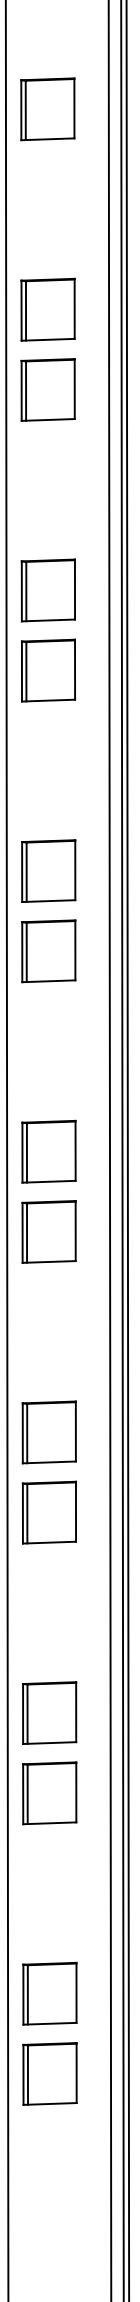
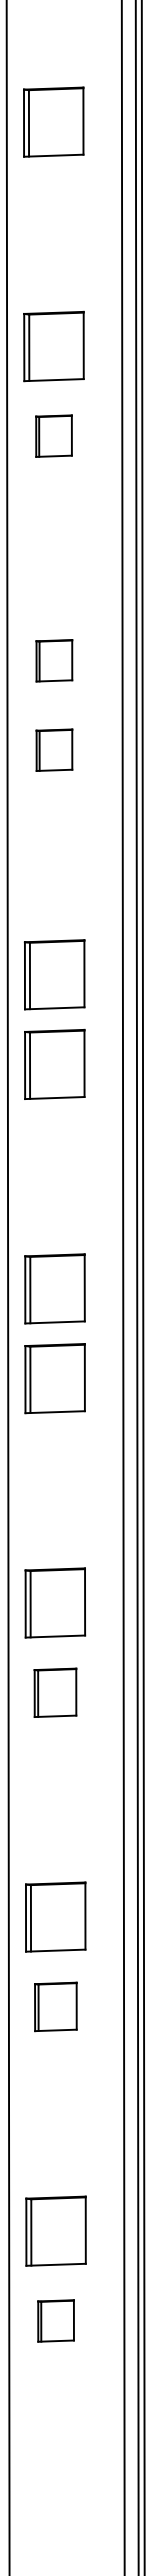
part: (47, 389) -> (53, 435), size x0.6
part: (48, 590) -> (54, 660), size x0.6
part: (48, 669) -> (54, 749), size x0.6
part: (49, 1512) -> (55, 1692), size x0.7
part: (49, 1792) -> (55, 2006), size x0.7
part: (49, 2073) -> (55, 2320), size x0.6

